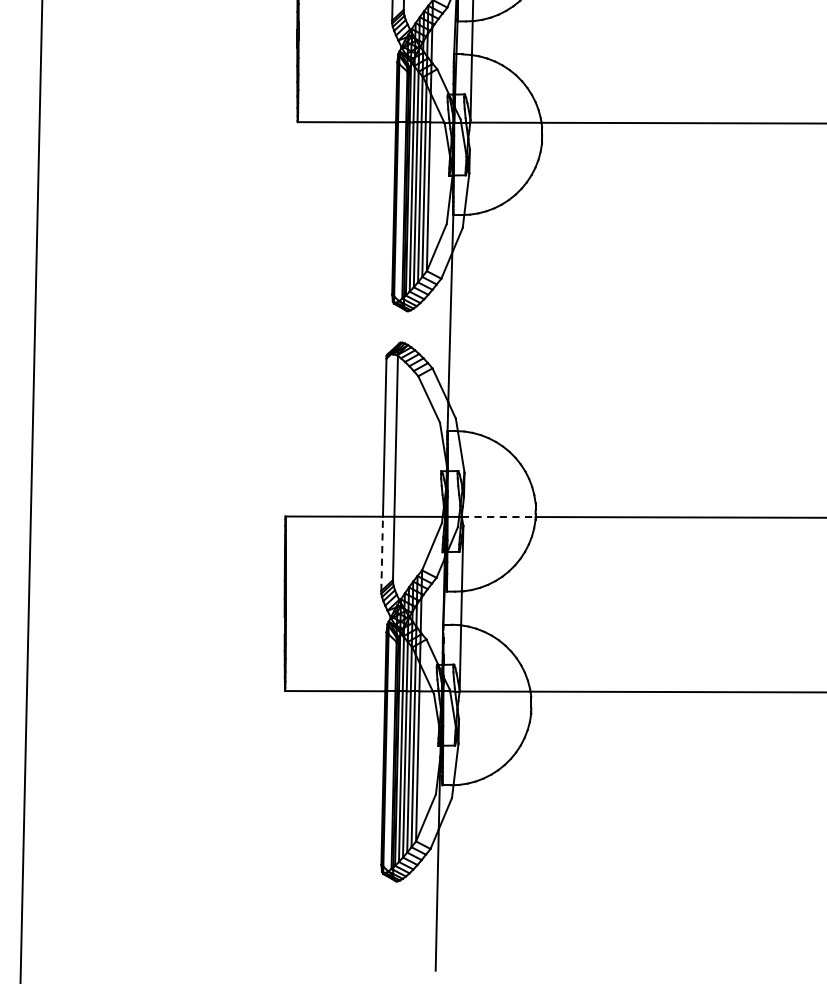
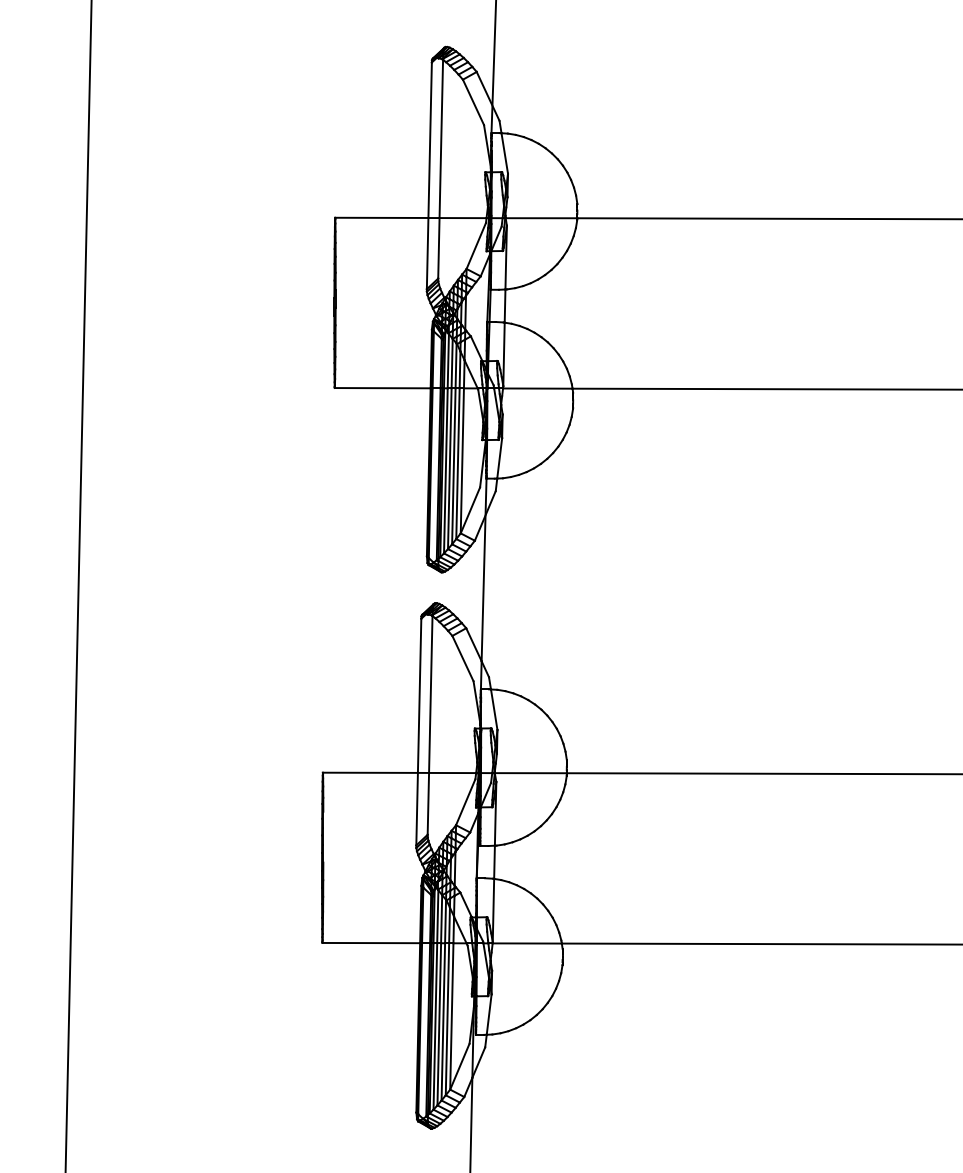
line: (498, 517) -> (530, 773), dashed -> solid
line: (382, 553) -> (417, 808), dashed -> solid

